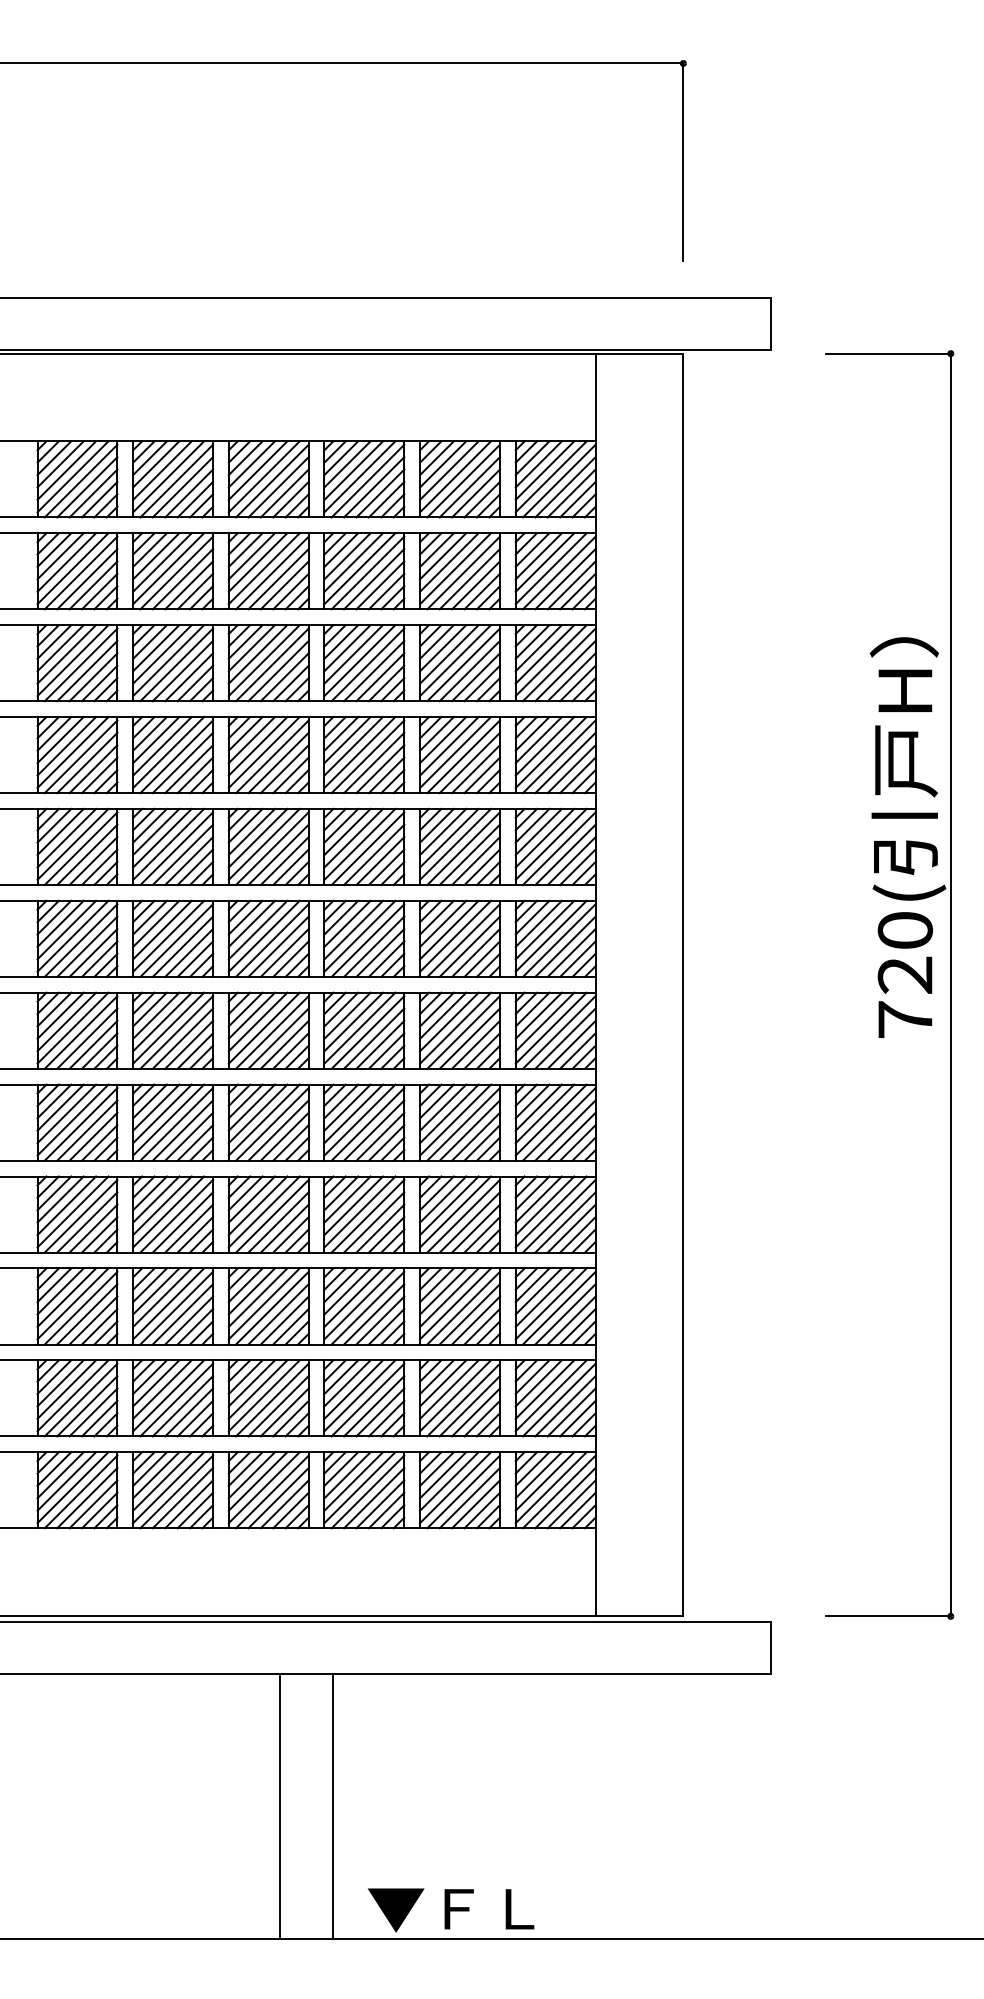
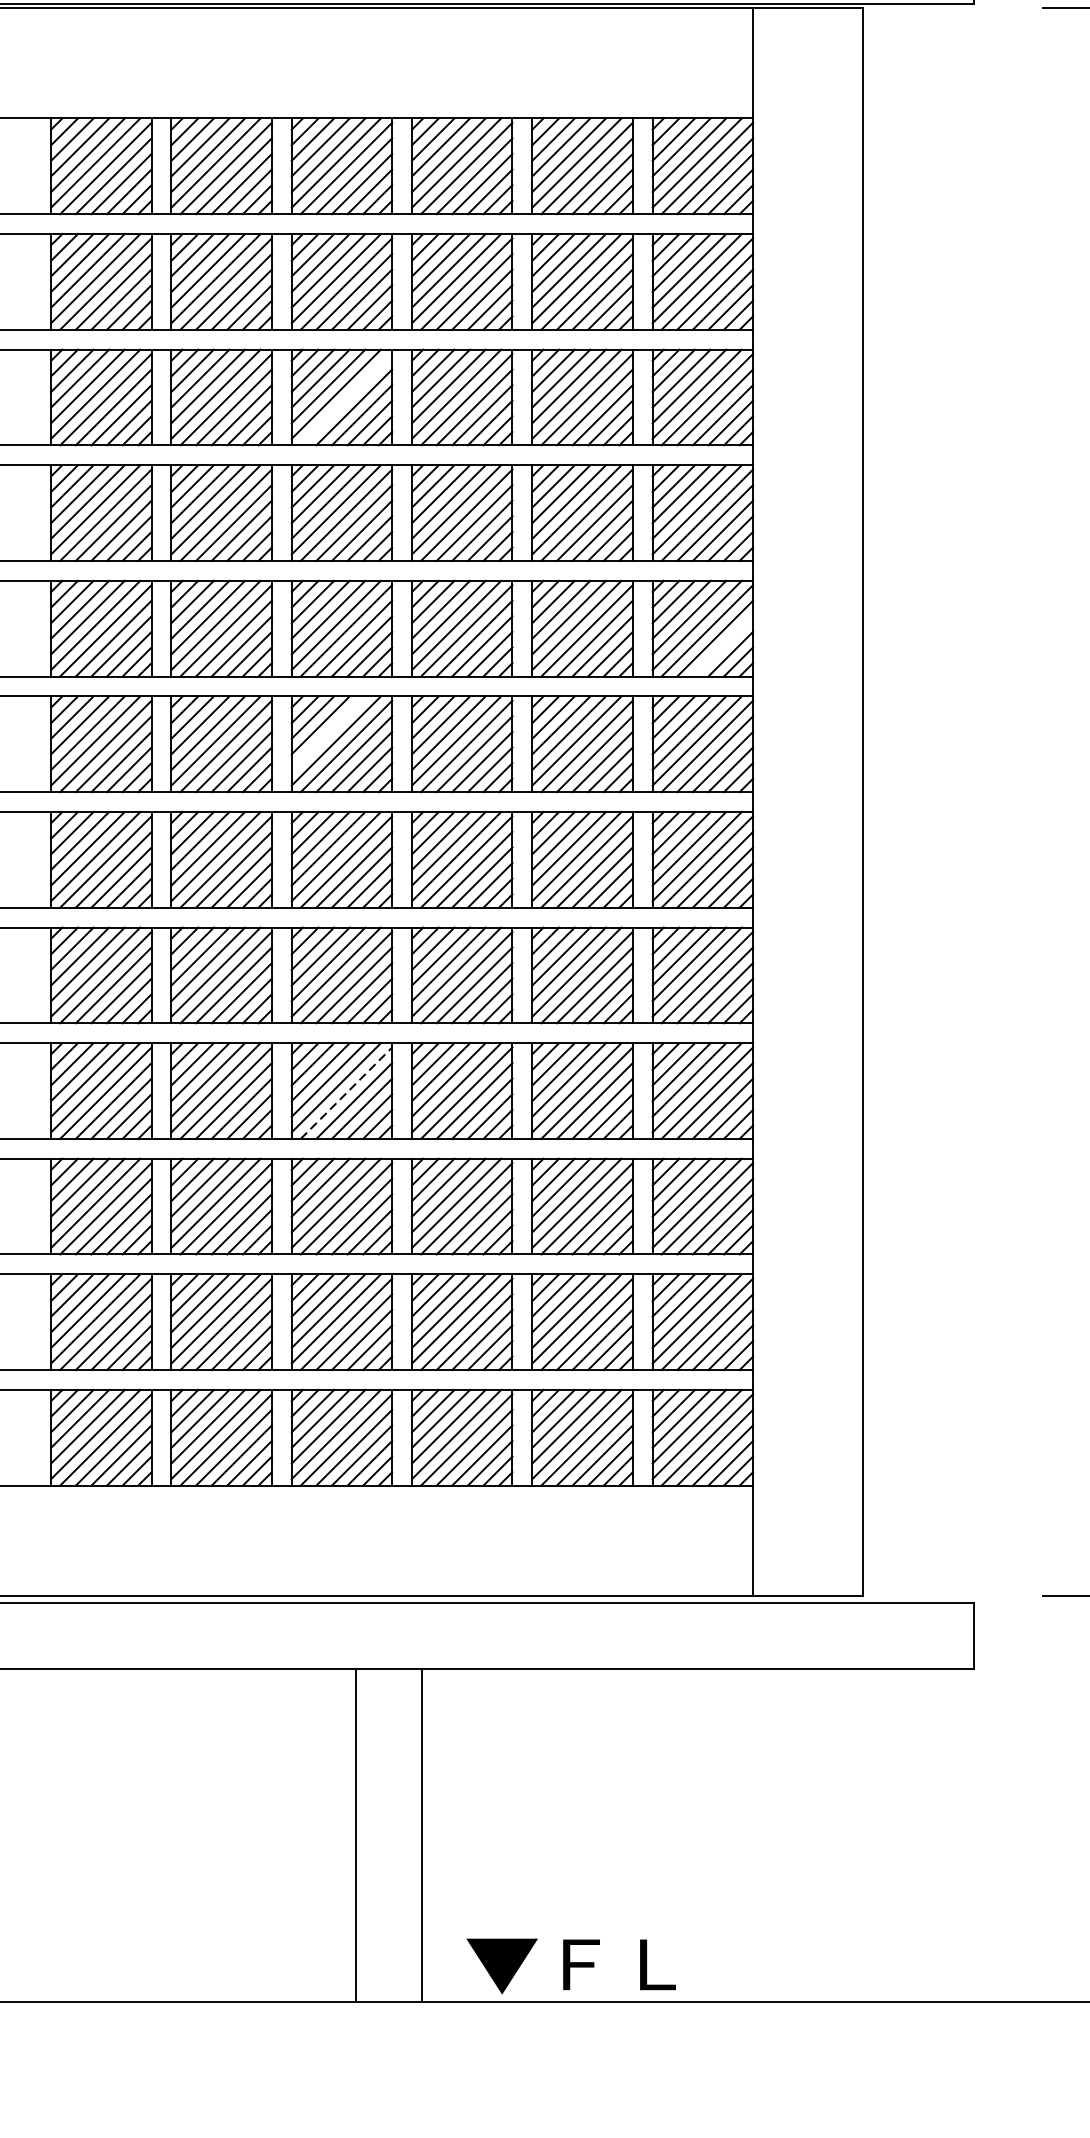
line: (272, 664) -> (346, 399), removed
line: (571, 861) -> (722, 646), removed
line: (257, 929) -> (327, 732), removed
line: (272, 1215) -> (346, 1092), solid -> dashed

